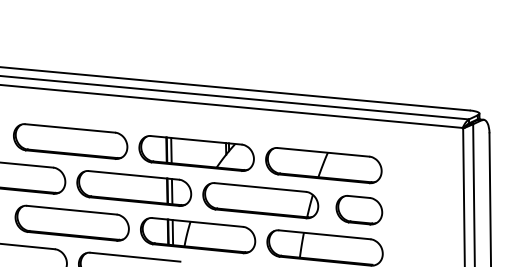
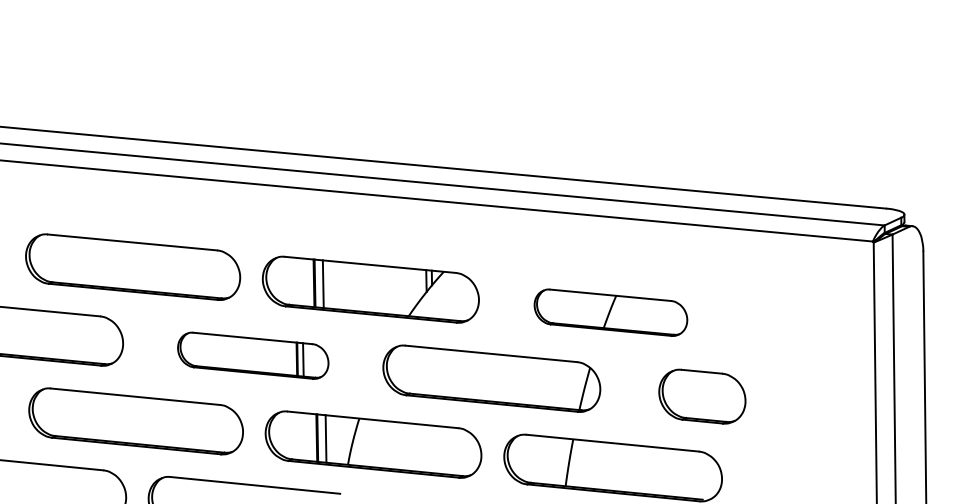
part: (323, 165) -> (610, 312), size x0.7
part: (134, 188) -> (253, 355), size x0.7
part: (359, 210) -> (702, 397), moved

